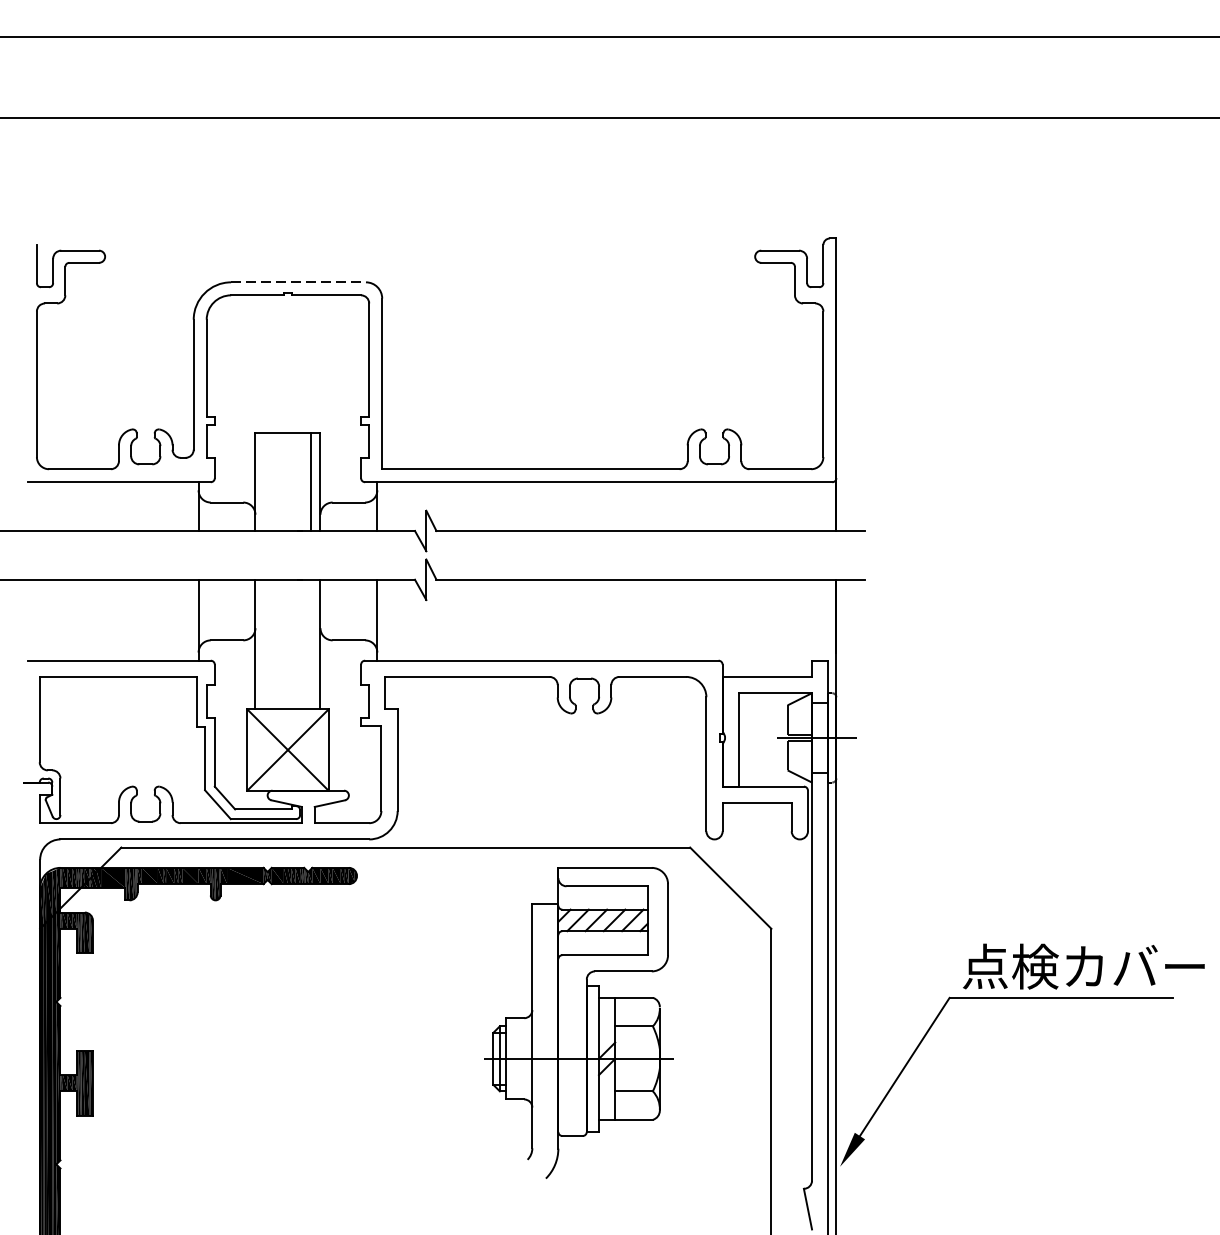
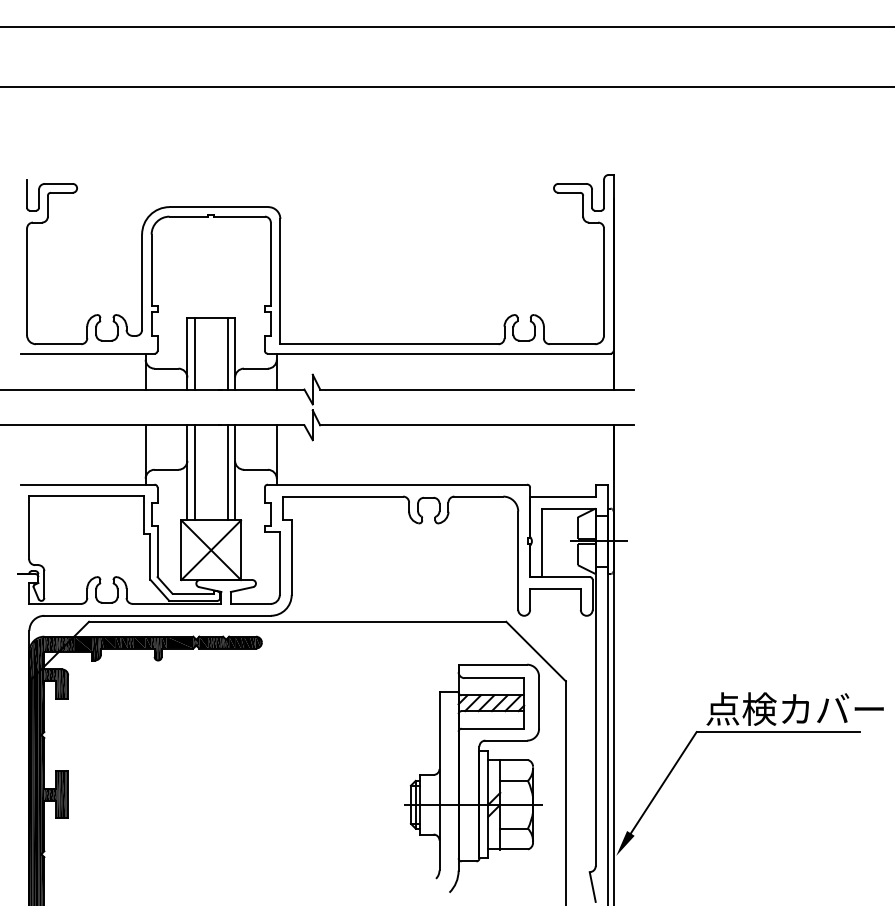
line: (299, 282) -> (219, 207), dashed -> solid
line: (265, 481) -> (194, 353), added
line: (265, 644) -> (194, 472), added
line: (310, 644) -> (227, 472), added
part: (578, 1021) -> (473, 777), moved

